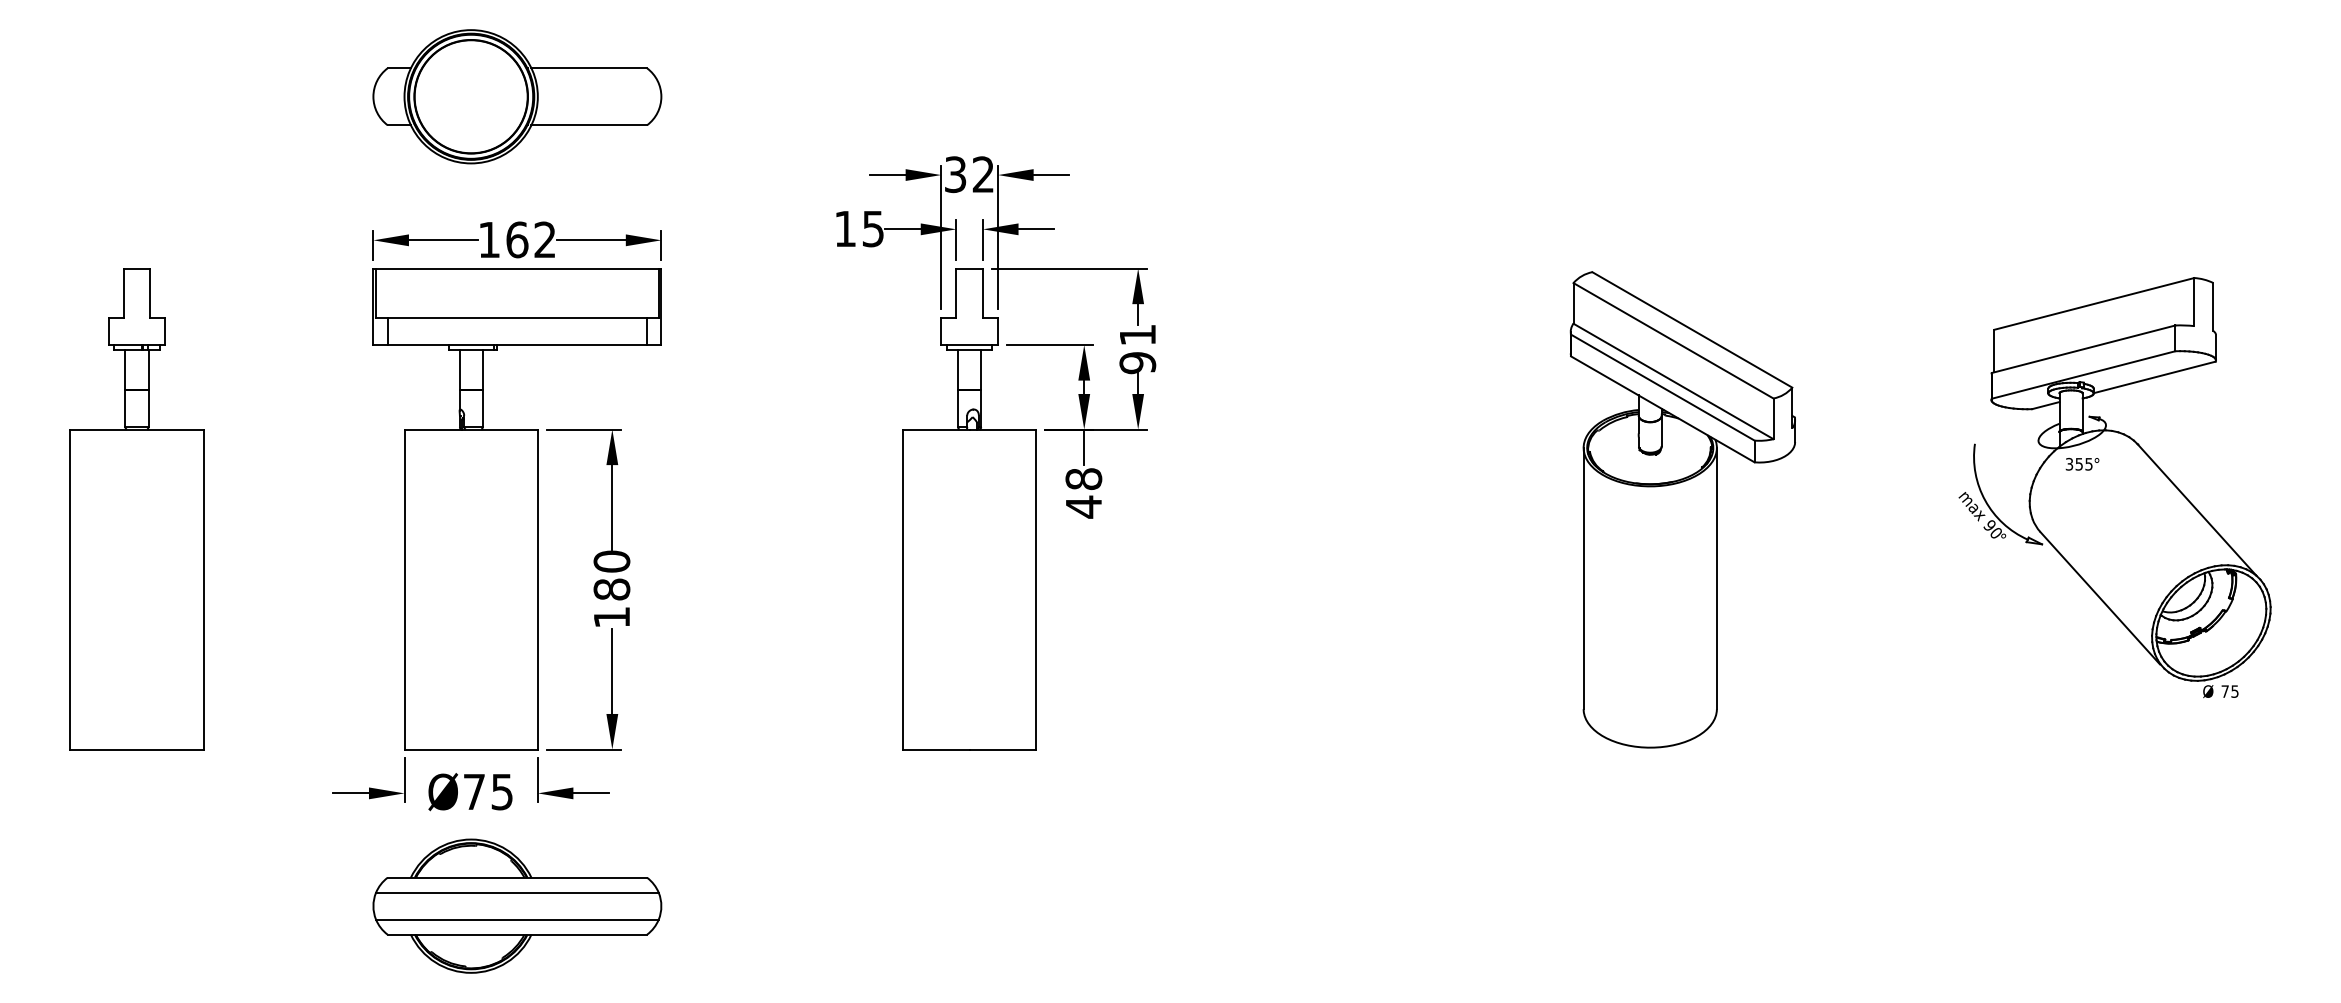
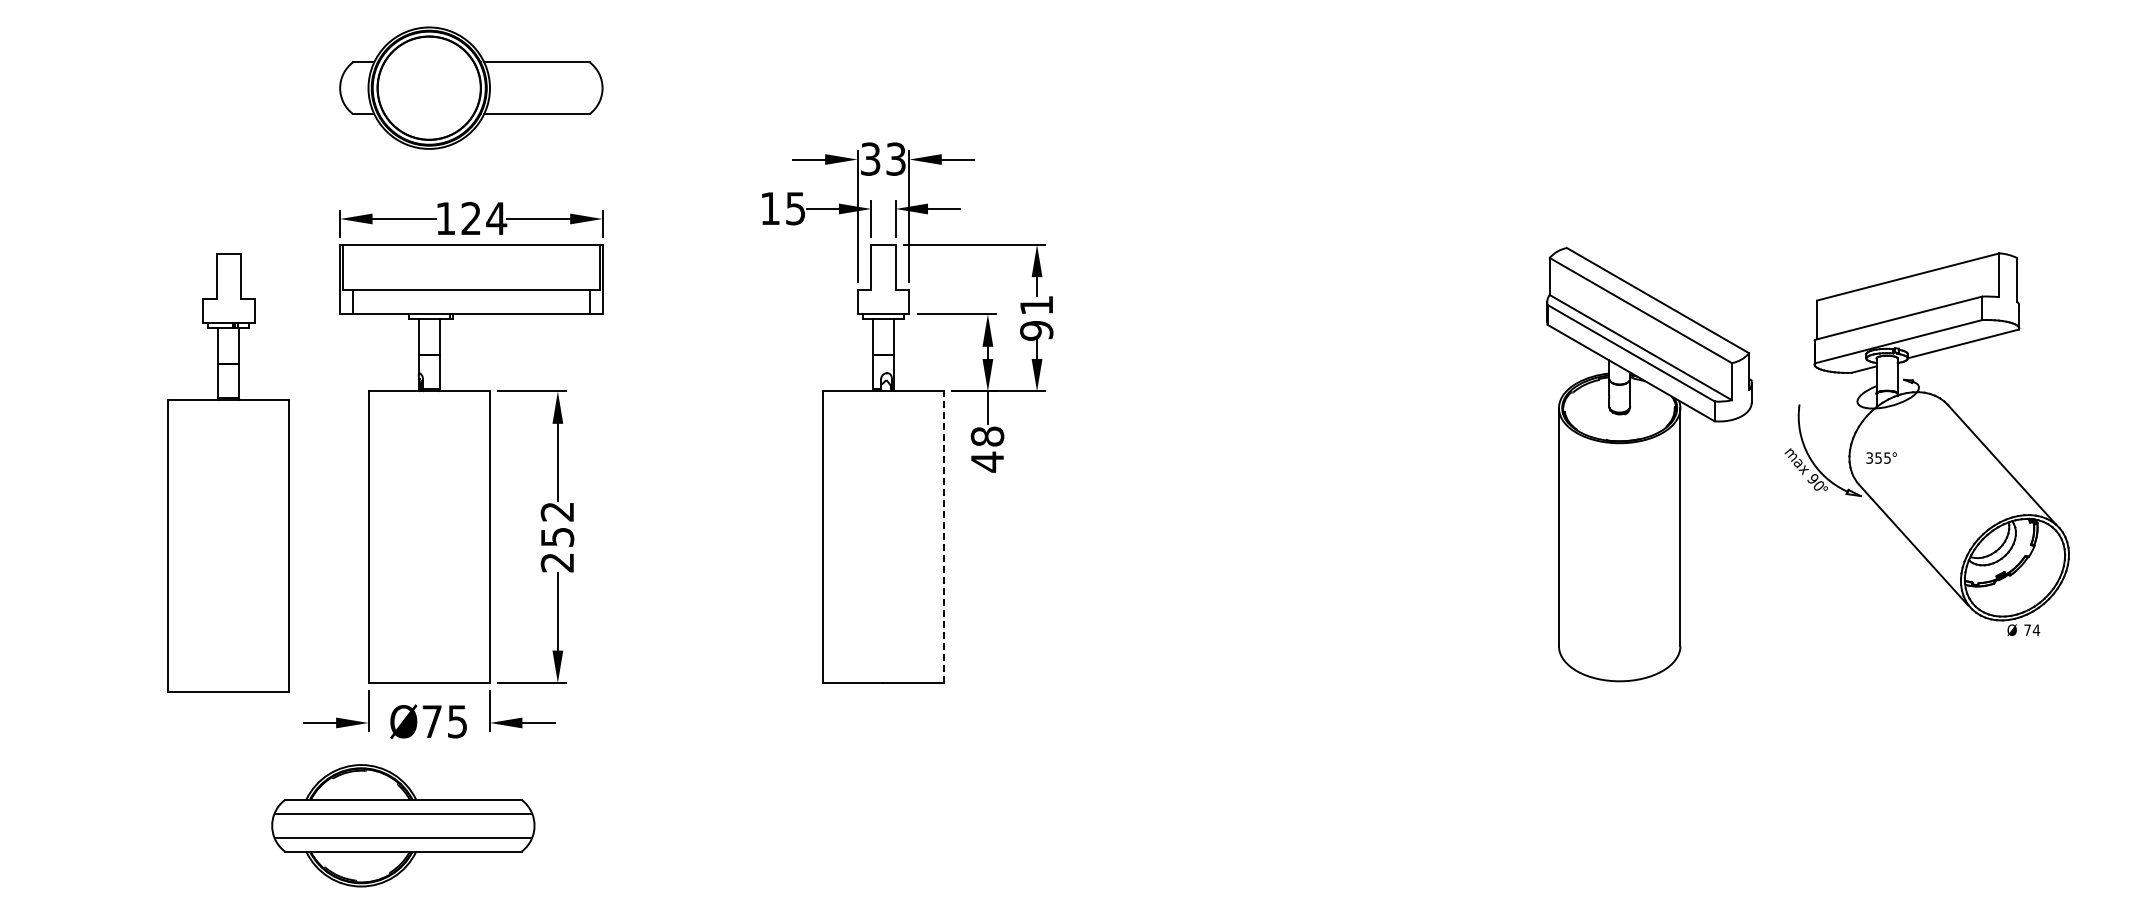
text: (982, 173) -> (895, 158), 32 -> 33
text: (531, 239) -> (484, 218), 162 -> 124
text: (2082, 463) -> (1881, 457), moved
part: (136, 508) -> (228, 472), moved
part: (1682, 509) -> (1649, 464), moved
text: (611, 588) -> (557, 536), 180 -> 252
line: (1036, 589) -> (944, 537), solid -> dashed
text: (2234, 690) -> (2036, 629), 75 -> 74
part: (517, 905) -> (403, 825), moved

